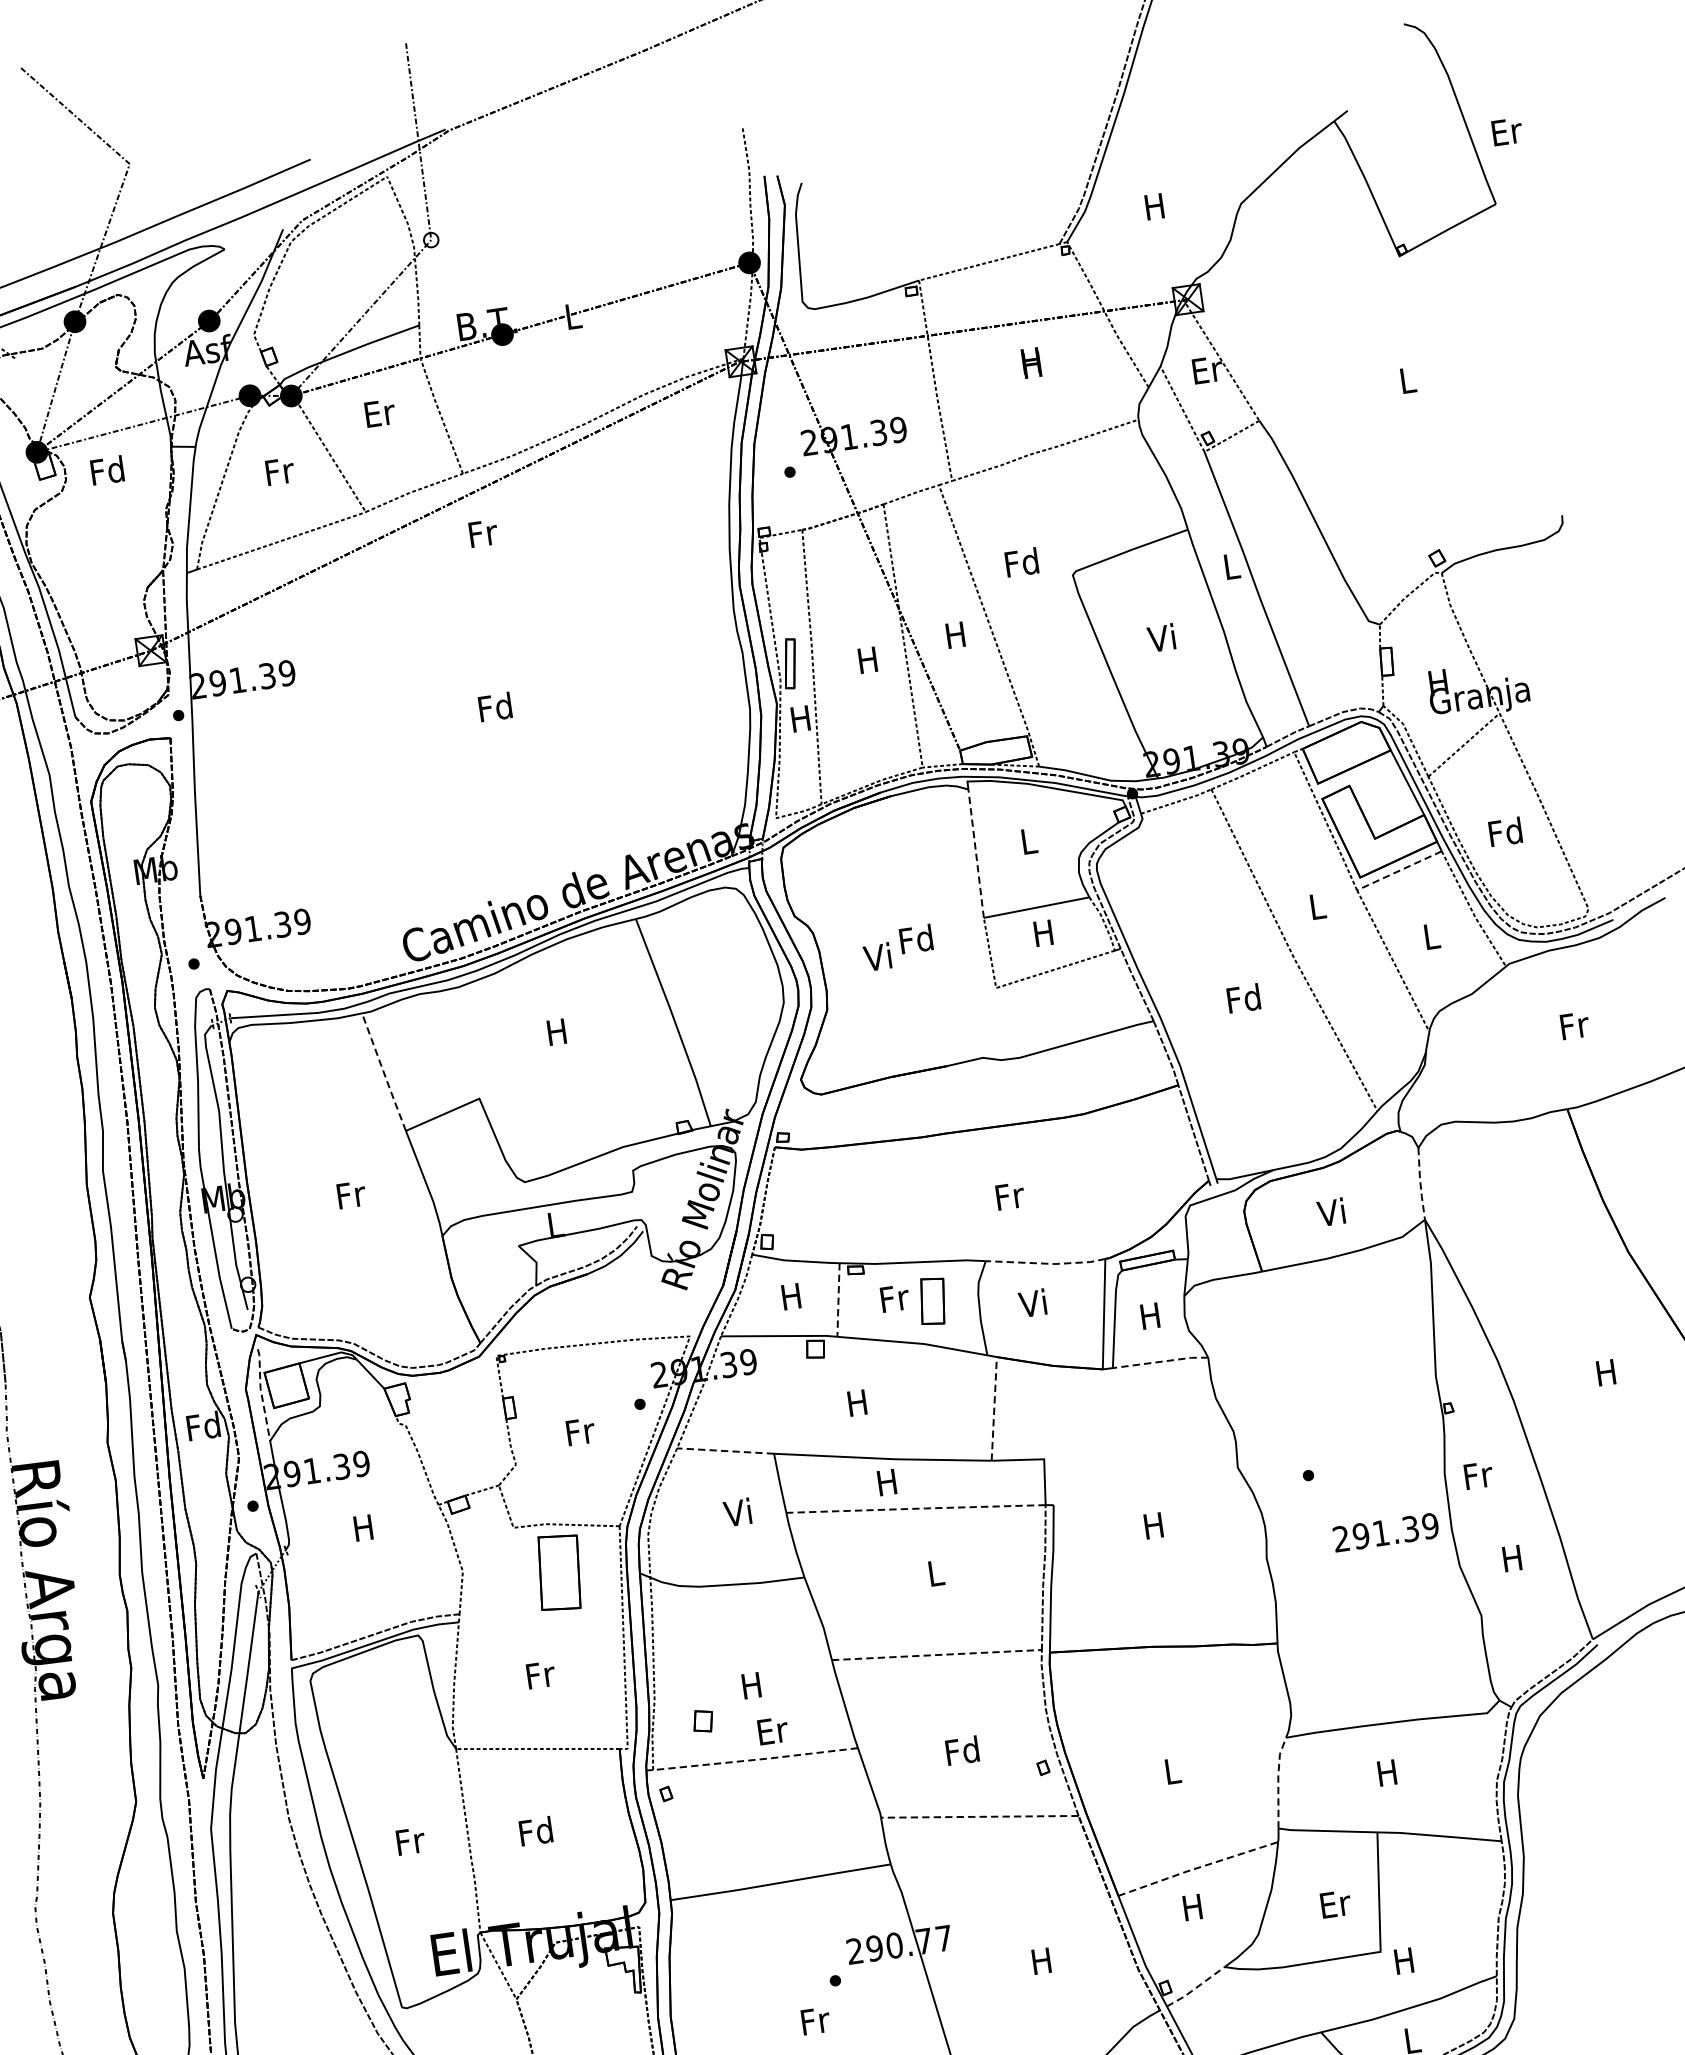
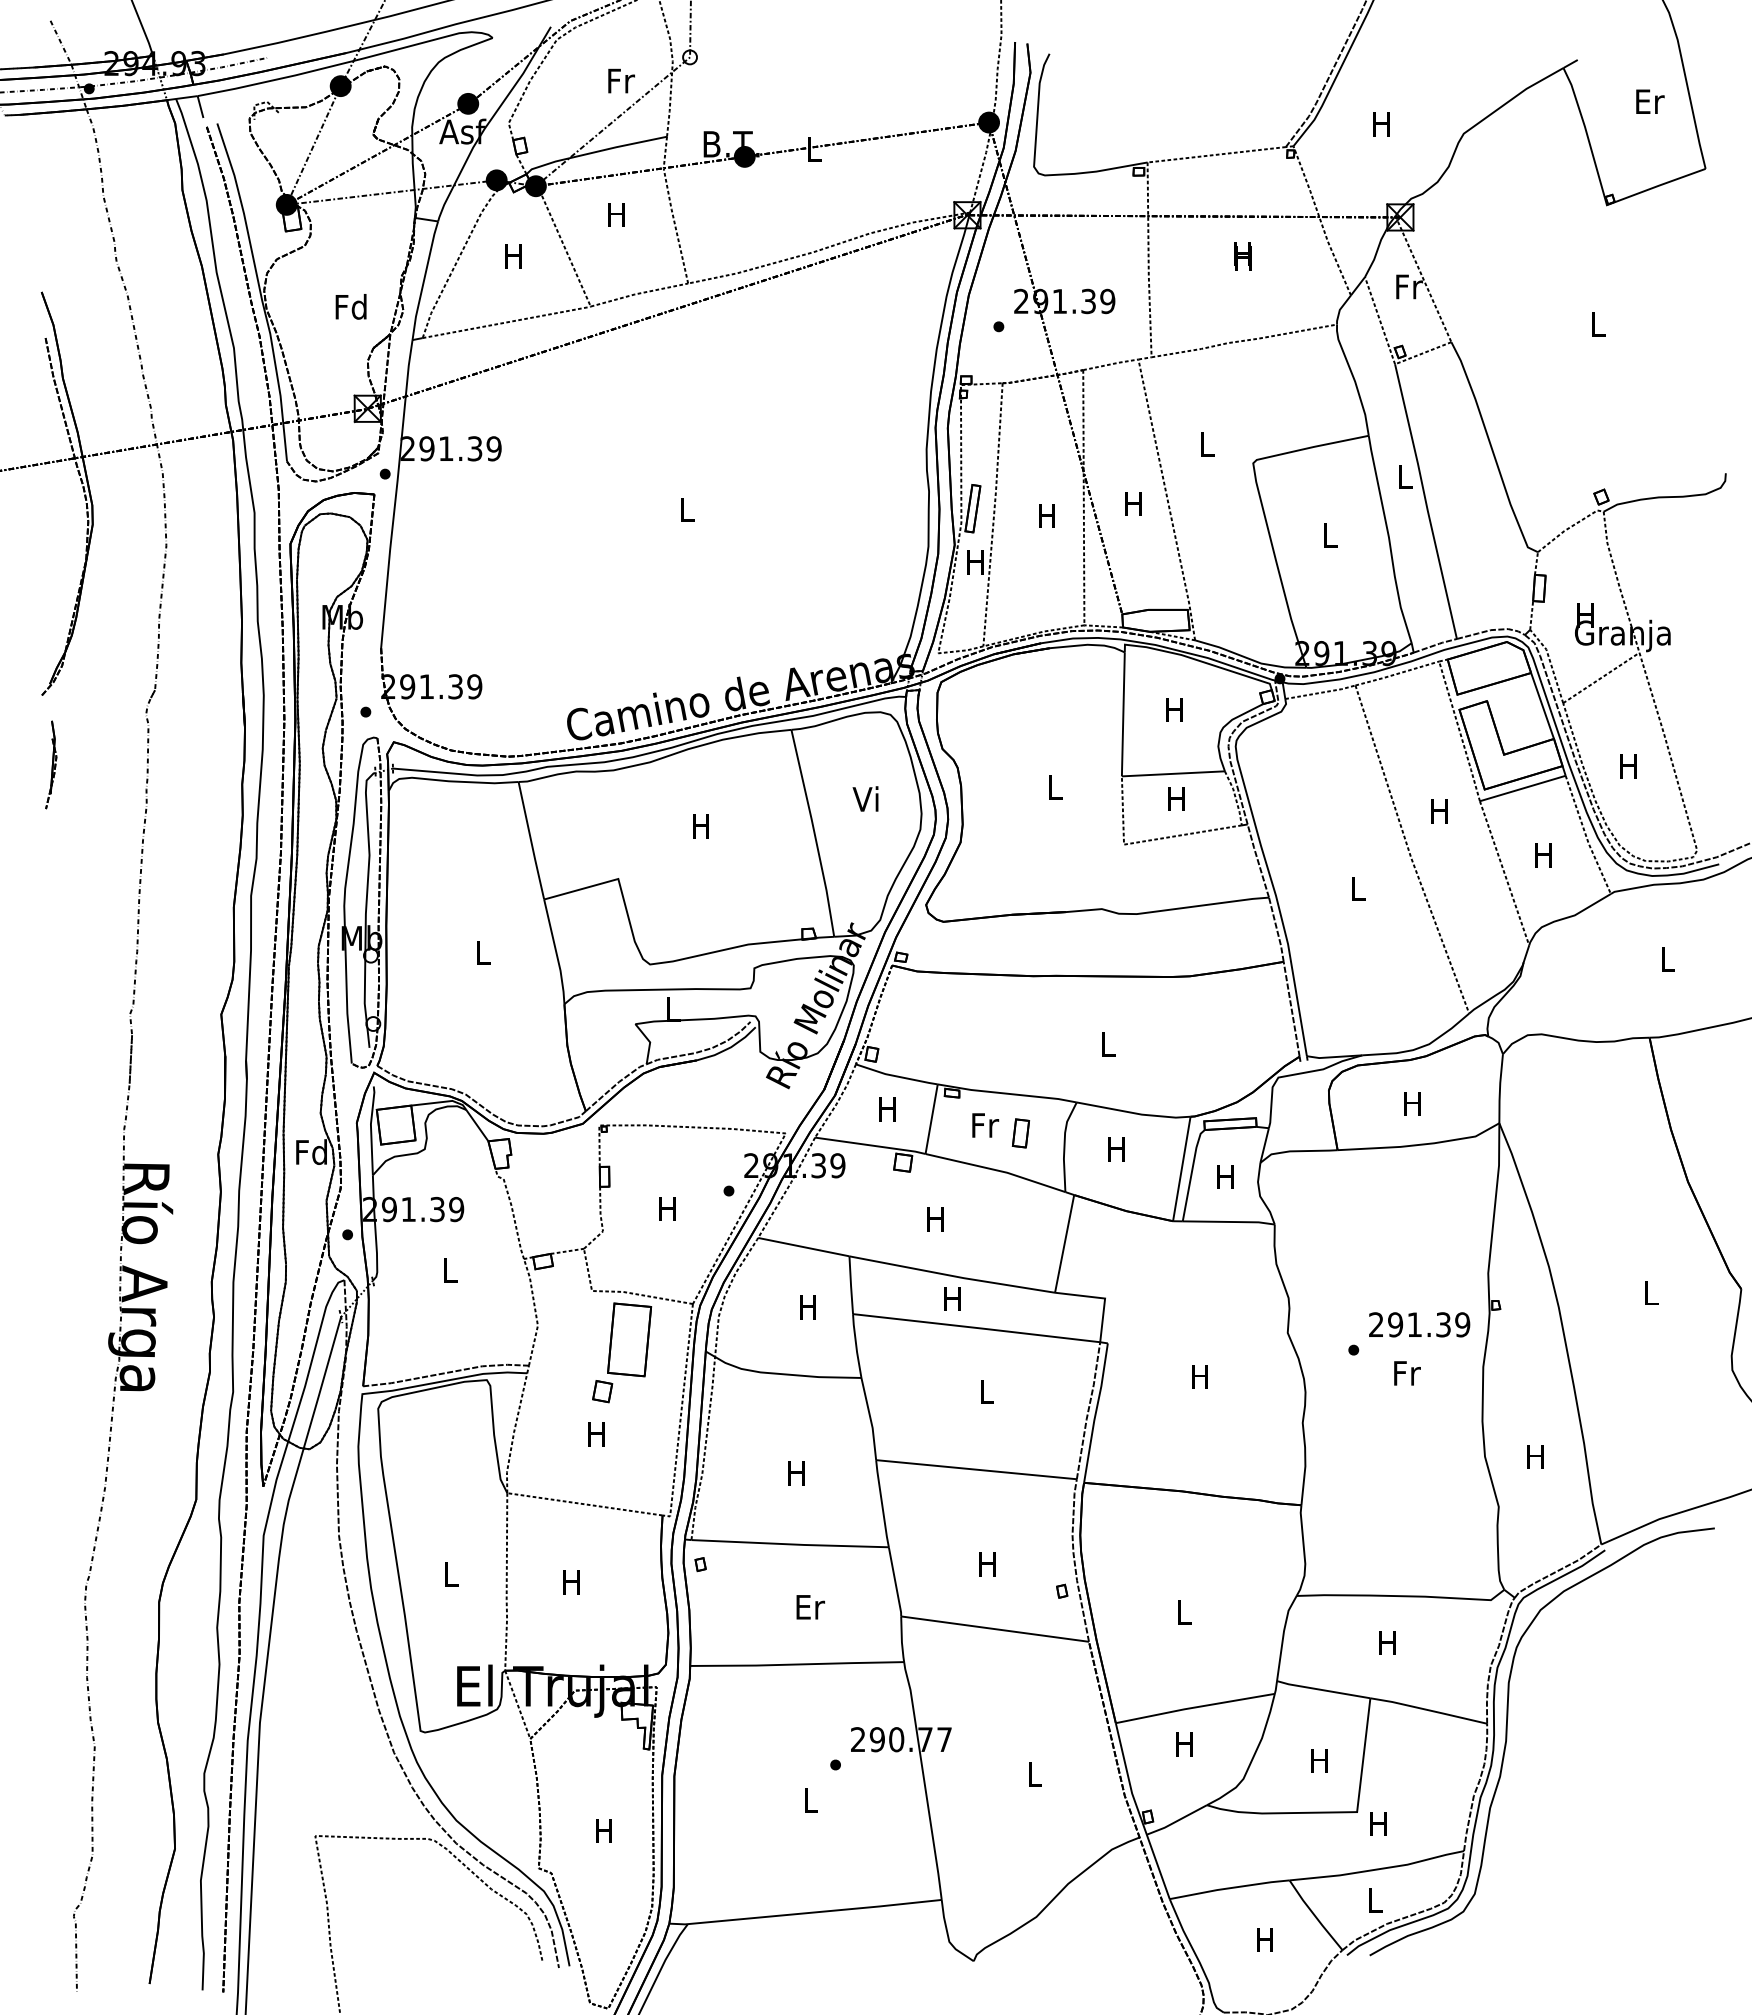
text: (1507, 131) -> (1650, 101), moved
text: (1207, 369) -> (1409, 286), Er -> Fr
text: (379, 413) -> (617, 214), Er -> H
text: (106, 470) -> (350, 306), moved
text: (279, 471) -> (514, 256), Fr -> H
text: (483, 532) -> (621, 80), moved
text: (1021, 562) -> (1206, 444), Fd -> L
text: (1161, 637) -> (1328, 534), Vi -> L
text: (494, 707) -> (686, 509), Fd -> L
text: (1505, 832) -> (1628, 766), Fd -> H
text: (1028, 841) -> (1174, 709), L -> H
line: (976, 852) -> (1123, 713), dashed -> solid
line: (1399, 870) -> (1522, 788), dashed -> solid
text: (1316, 906) -> (1439, 811), L -> H
text: (1430, 936) -> (1543, 855), L -> H
text: (915, 939) -> (1054, 787), Fd -> L
text: (877, 956) -> (865, 798), moved
text: (1243, 998) -> (1357, 888), Fd -> L
text: (1575, 1025) -> (1668, 959), Fr -> L
line: (384, 1071) -> (531, 840), dashed -> solid
line: (1421, 1183) -> (1500, 1088), dashed -> solid
text: (351, 1194) -> (483, 952), Fr -> L
text: (1009, 1196) -> (1108, 1044), Fr -> L
text: (1331, 1211) -> (1411, 1102), Vi -> H
line: (1047, 1263) -> (1134, 1113), dashed -> solid
line: (838, 1300) -> (931, 1119), dashed -> solid
part: (932, 1301) -> (1020, 1133), size x0.62
text: (1032, 1302) -> (1115, 1148), Vi -> H
line: (1161, 1361) -> (1229, 1221), dashed -> solid
text: (1606, 1371) -> (1650, 1292), H -> L
line: (262, 1394) -> (371, 1130), dashed -> solid
line: (994, 1408) -> (1064, 1243), dashed -> solid
text: (580, 1431) -> (668, 1208), Fr -> H
line: (725, 1451) -> (803, 1247), dashed -> solid
text: (1478, 1475) -> (1407, 1373), moved
line: (915, 1508) -> (976, 1327), dashed -> solid
text: (737, 1511) -> (806, 1306), Vi -> H
text: (363, 1527) -> (449, 1270), H -> L
text: (1385, 1532) -> (1419, 1324), moved
line: (936, 1654) -> (976, 1469), dashed -> solid
text: (540, 1675) -> (597, 1434), Fr -> H
part: (703, 1721) -> (602, 1391), moved
text: (773, 1731) -> (810, 1607), moved
text: (962, 1750) -> (987, 1563), Fd -> H
line: (756, 1759) -> (790, 1544), dashed -> solid
line: (1278, 1780) -> (1283, 1635), dashed -> solid
line: (980, 1817) -> (995, 1629), dashed -> solid
text: (535, 1831) -> (571, 1582), Fd -> H
text: (410, 1841) -> (451, 1574), Fr -> L
line: (1198, 1867) -> (1195, 1707), dashed -> solid
text: (1336, 1903) -> (1321, 1760), Er -> H
text: (1041, 1961) -> (1033, 1774), H -> L
line: (1196, 1988) -> (1177, 1821), dashed -> solid
text: (815, 2021) -> (811, 1800), Fr -> L

